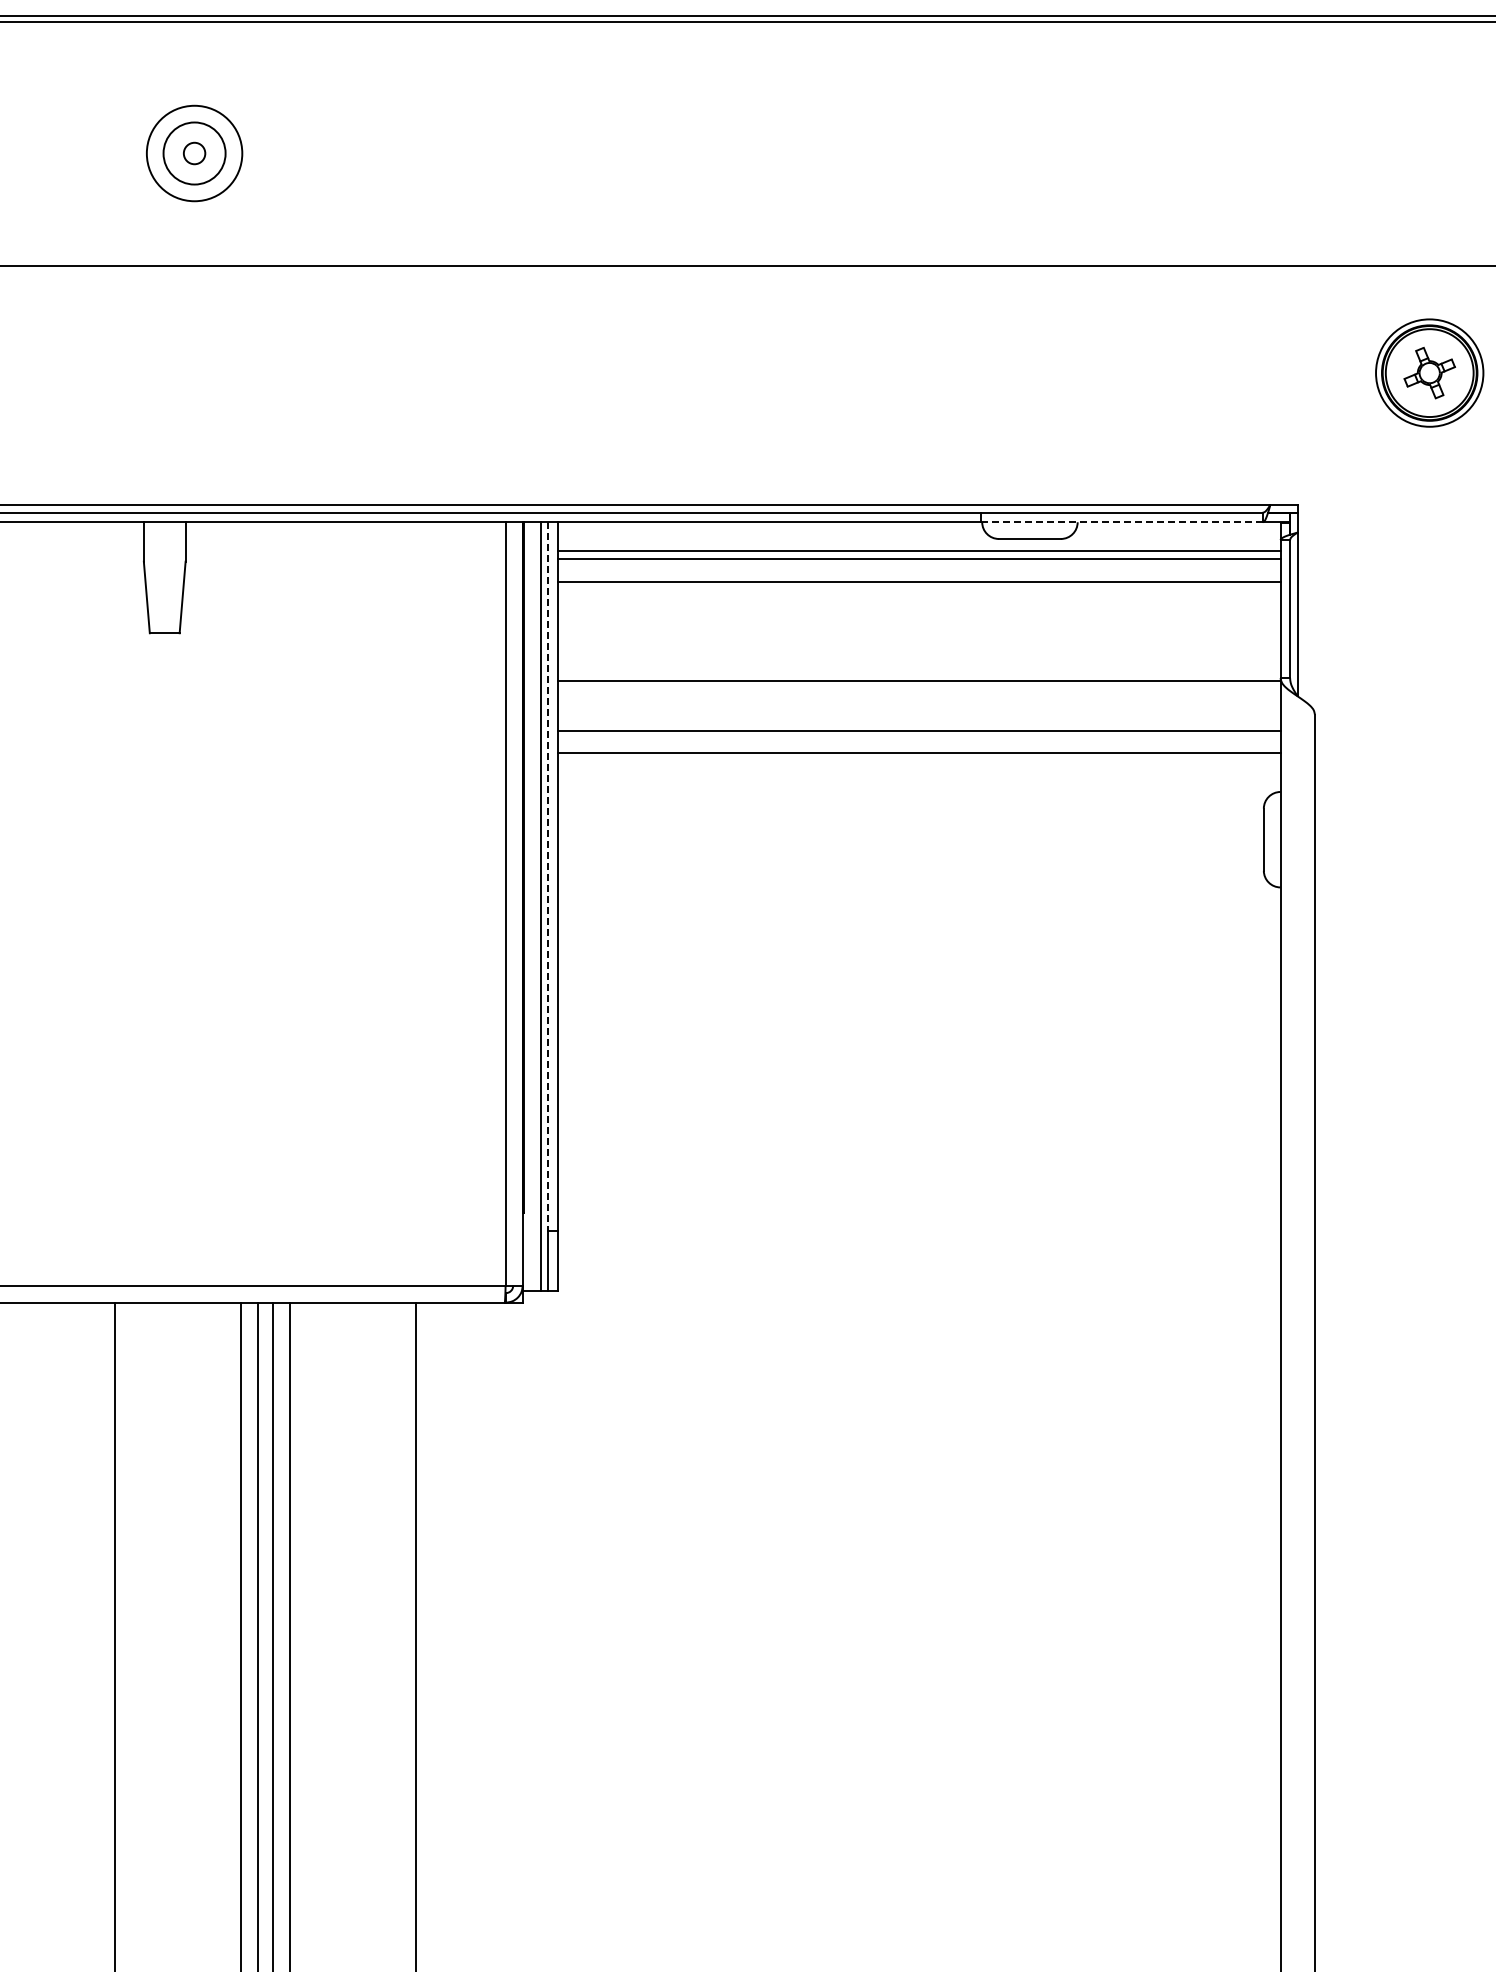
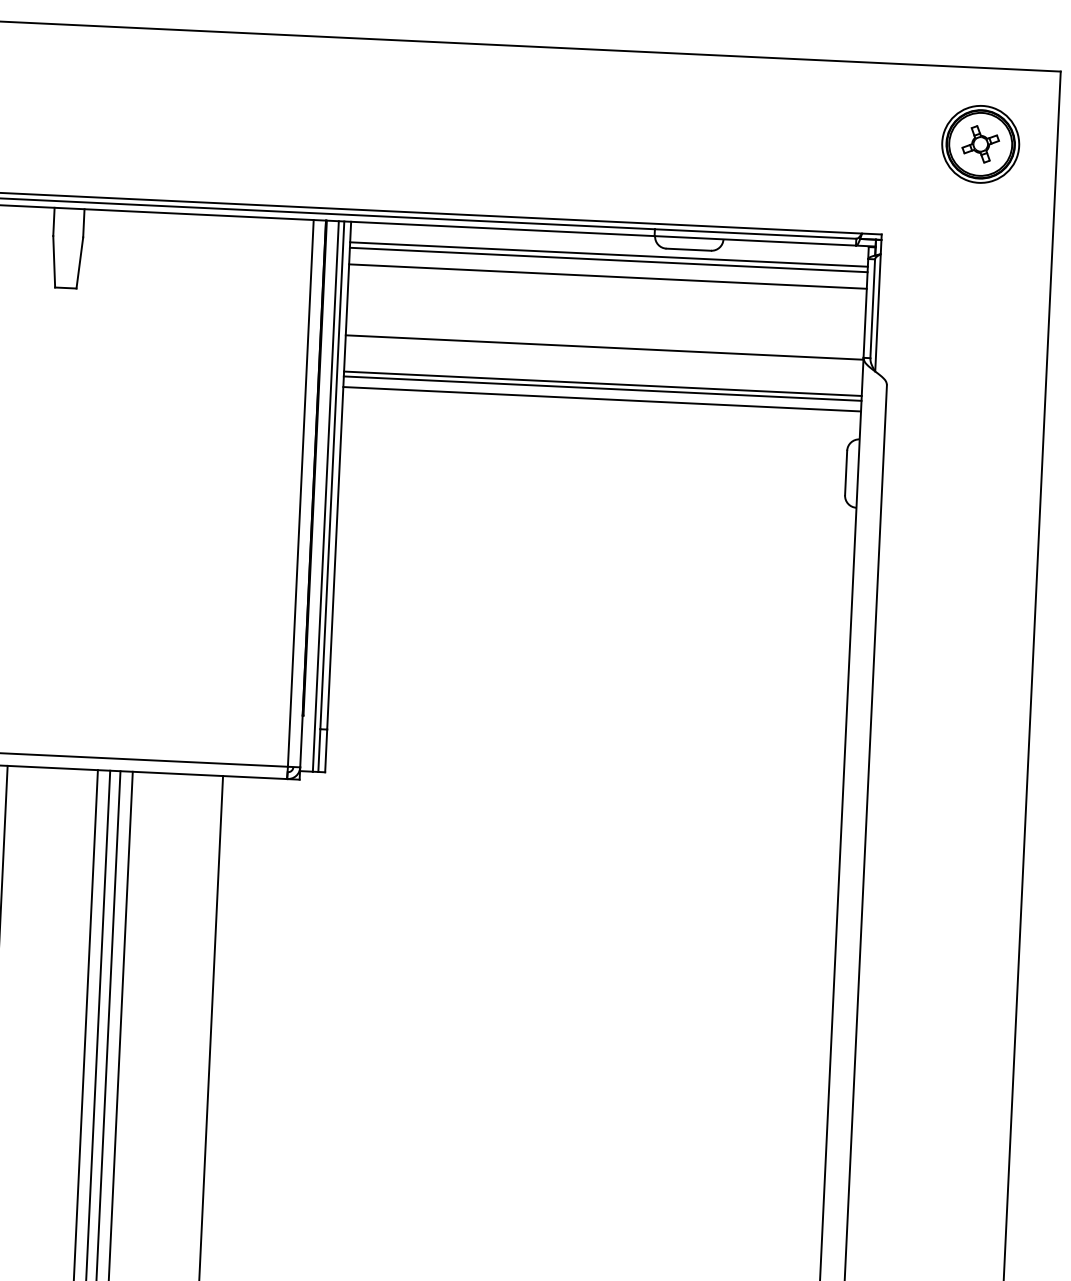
line: (1122, 522) -> (755, 241), dashed -> solid
line: (918, 738) -> (602, 388), added
line: (548, 877) -> (332, 475), dashed -> solid

